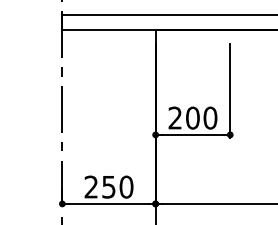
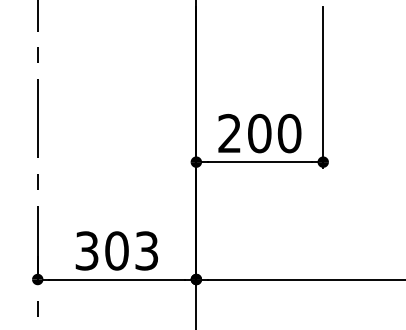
text: (108, 186) -> (116, 249), 250 -> 303

